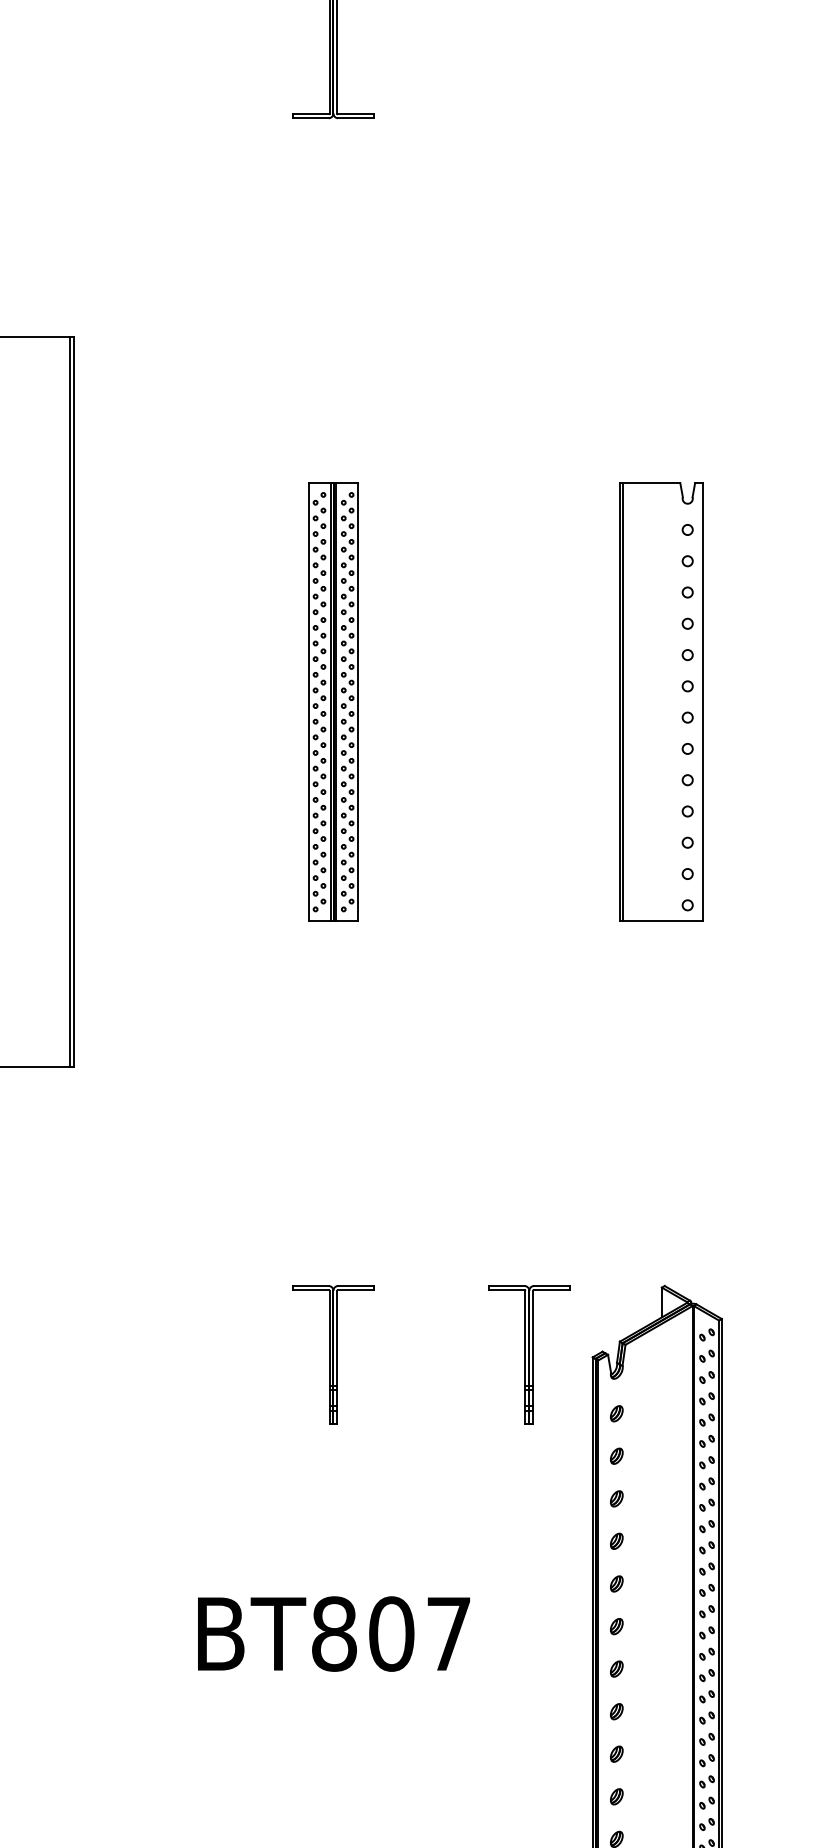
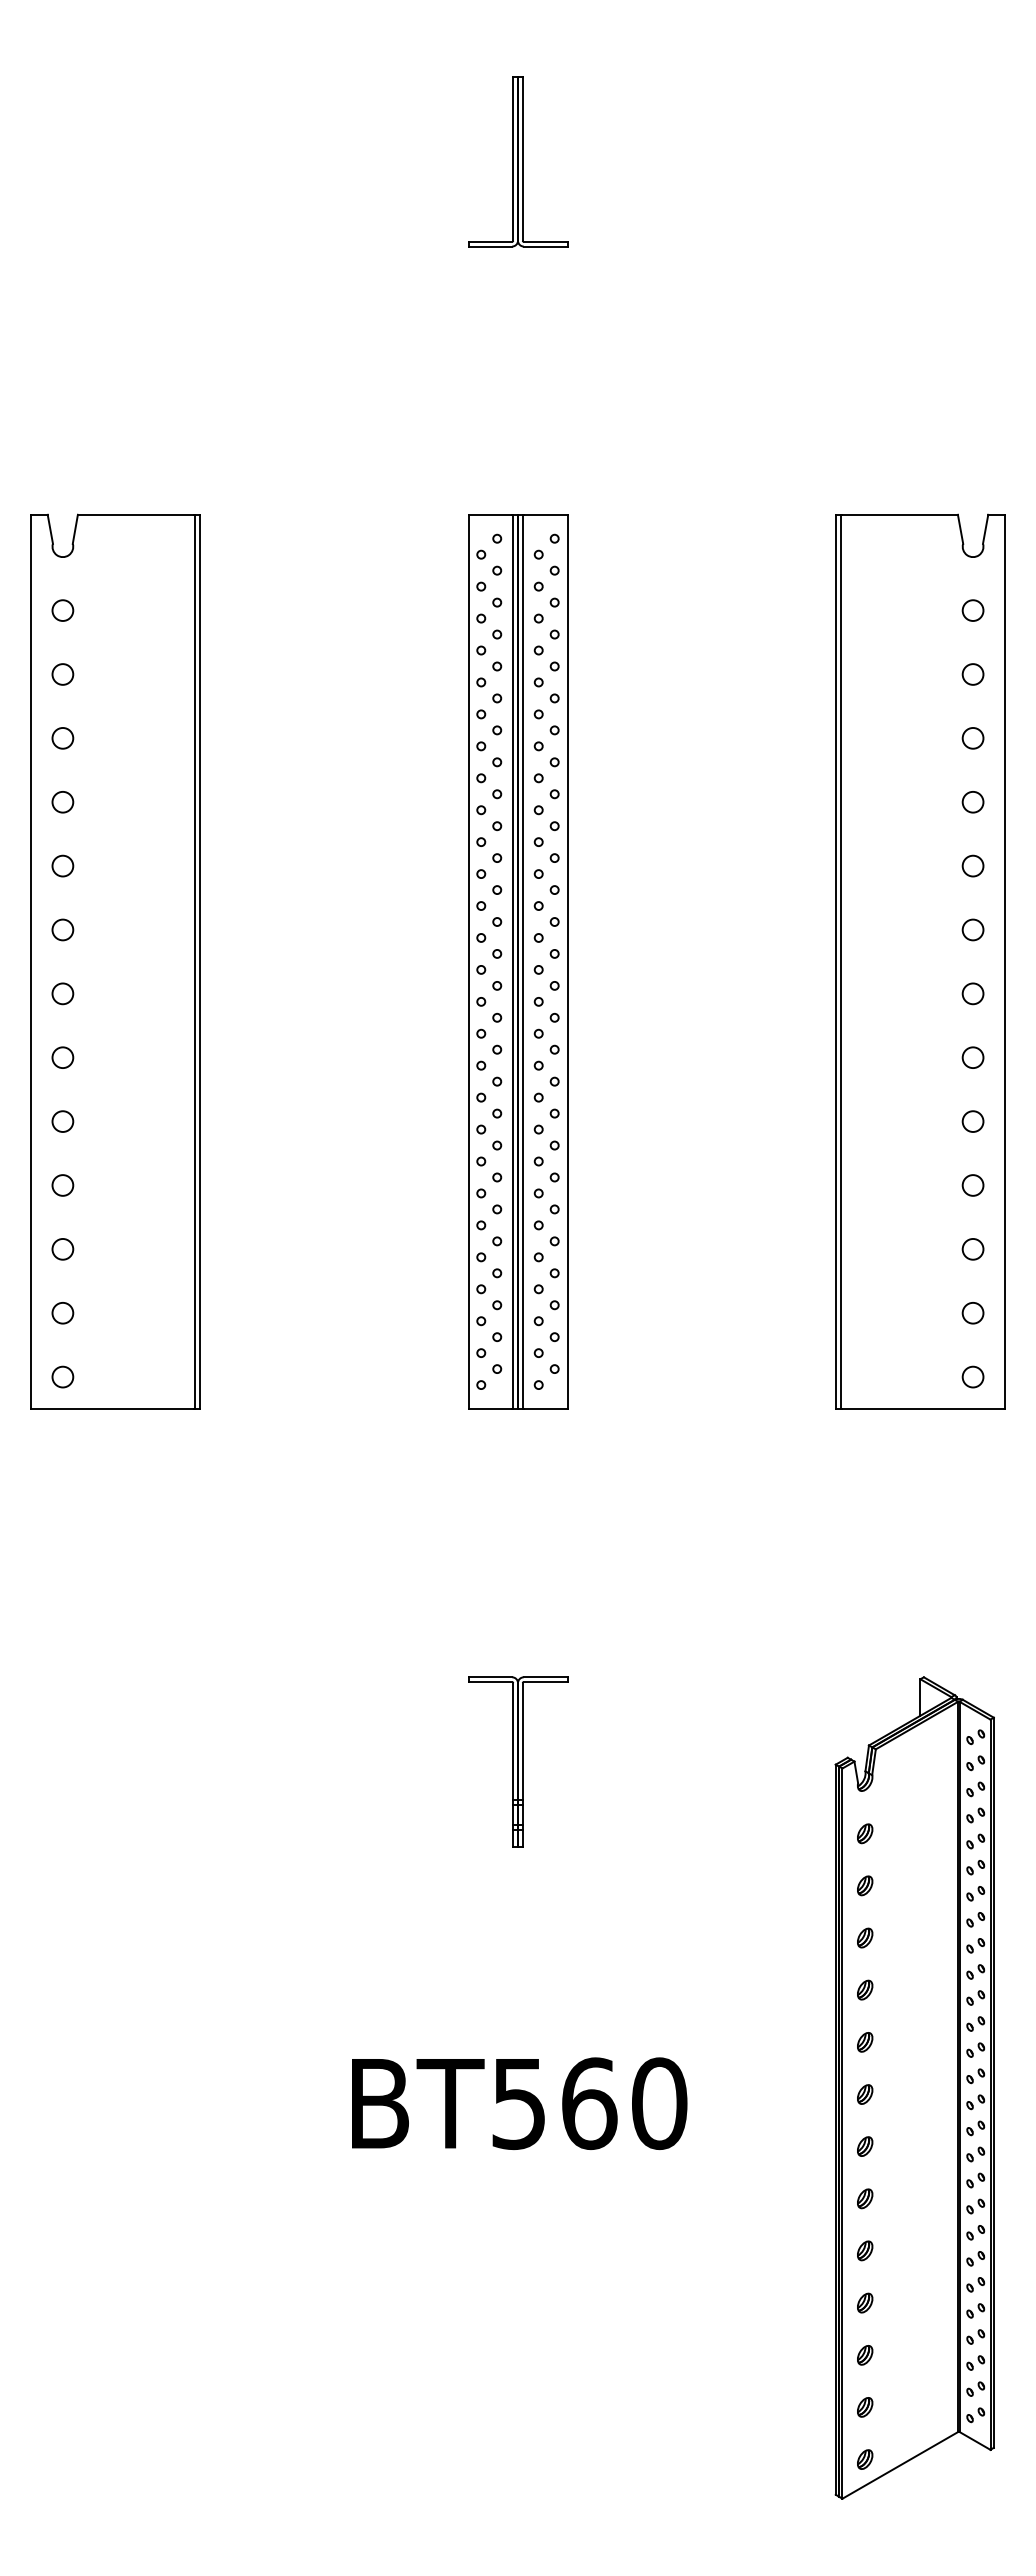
part: (333, 701) -> (518, 961), size x1.67
part: (661, 701) -> (920, 961), size x1.67
part: (529, 1354) -> (758, 1761), removed
text: (391, 1633) -> (589, 2103), BT807 -> BT560

